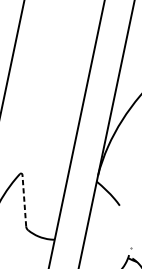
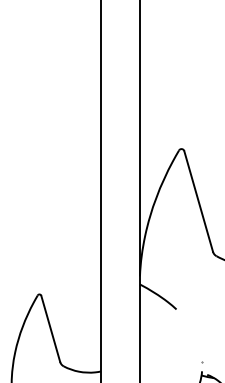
line: (24, 200) -> (50, 328), dashed -> solid

